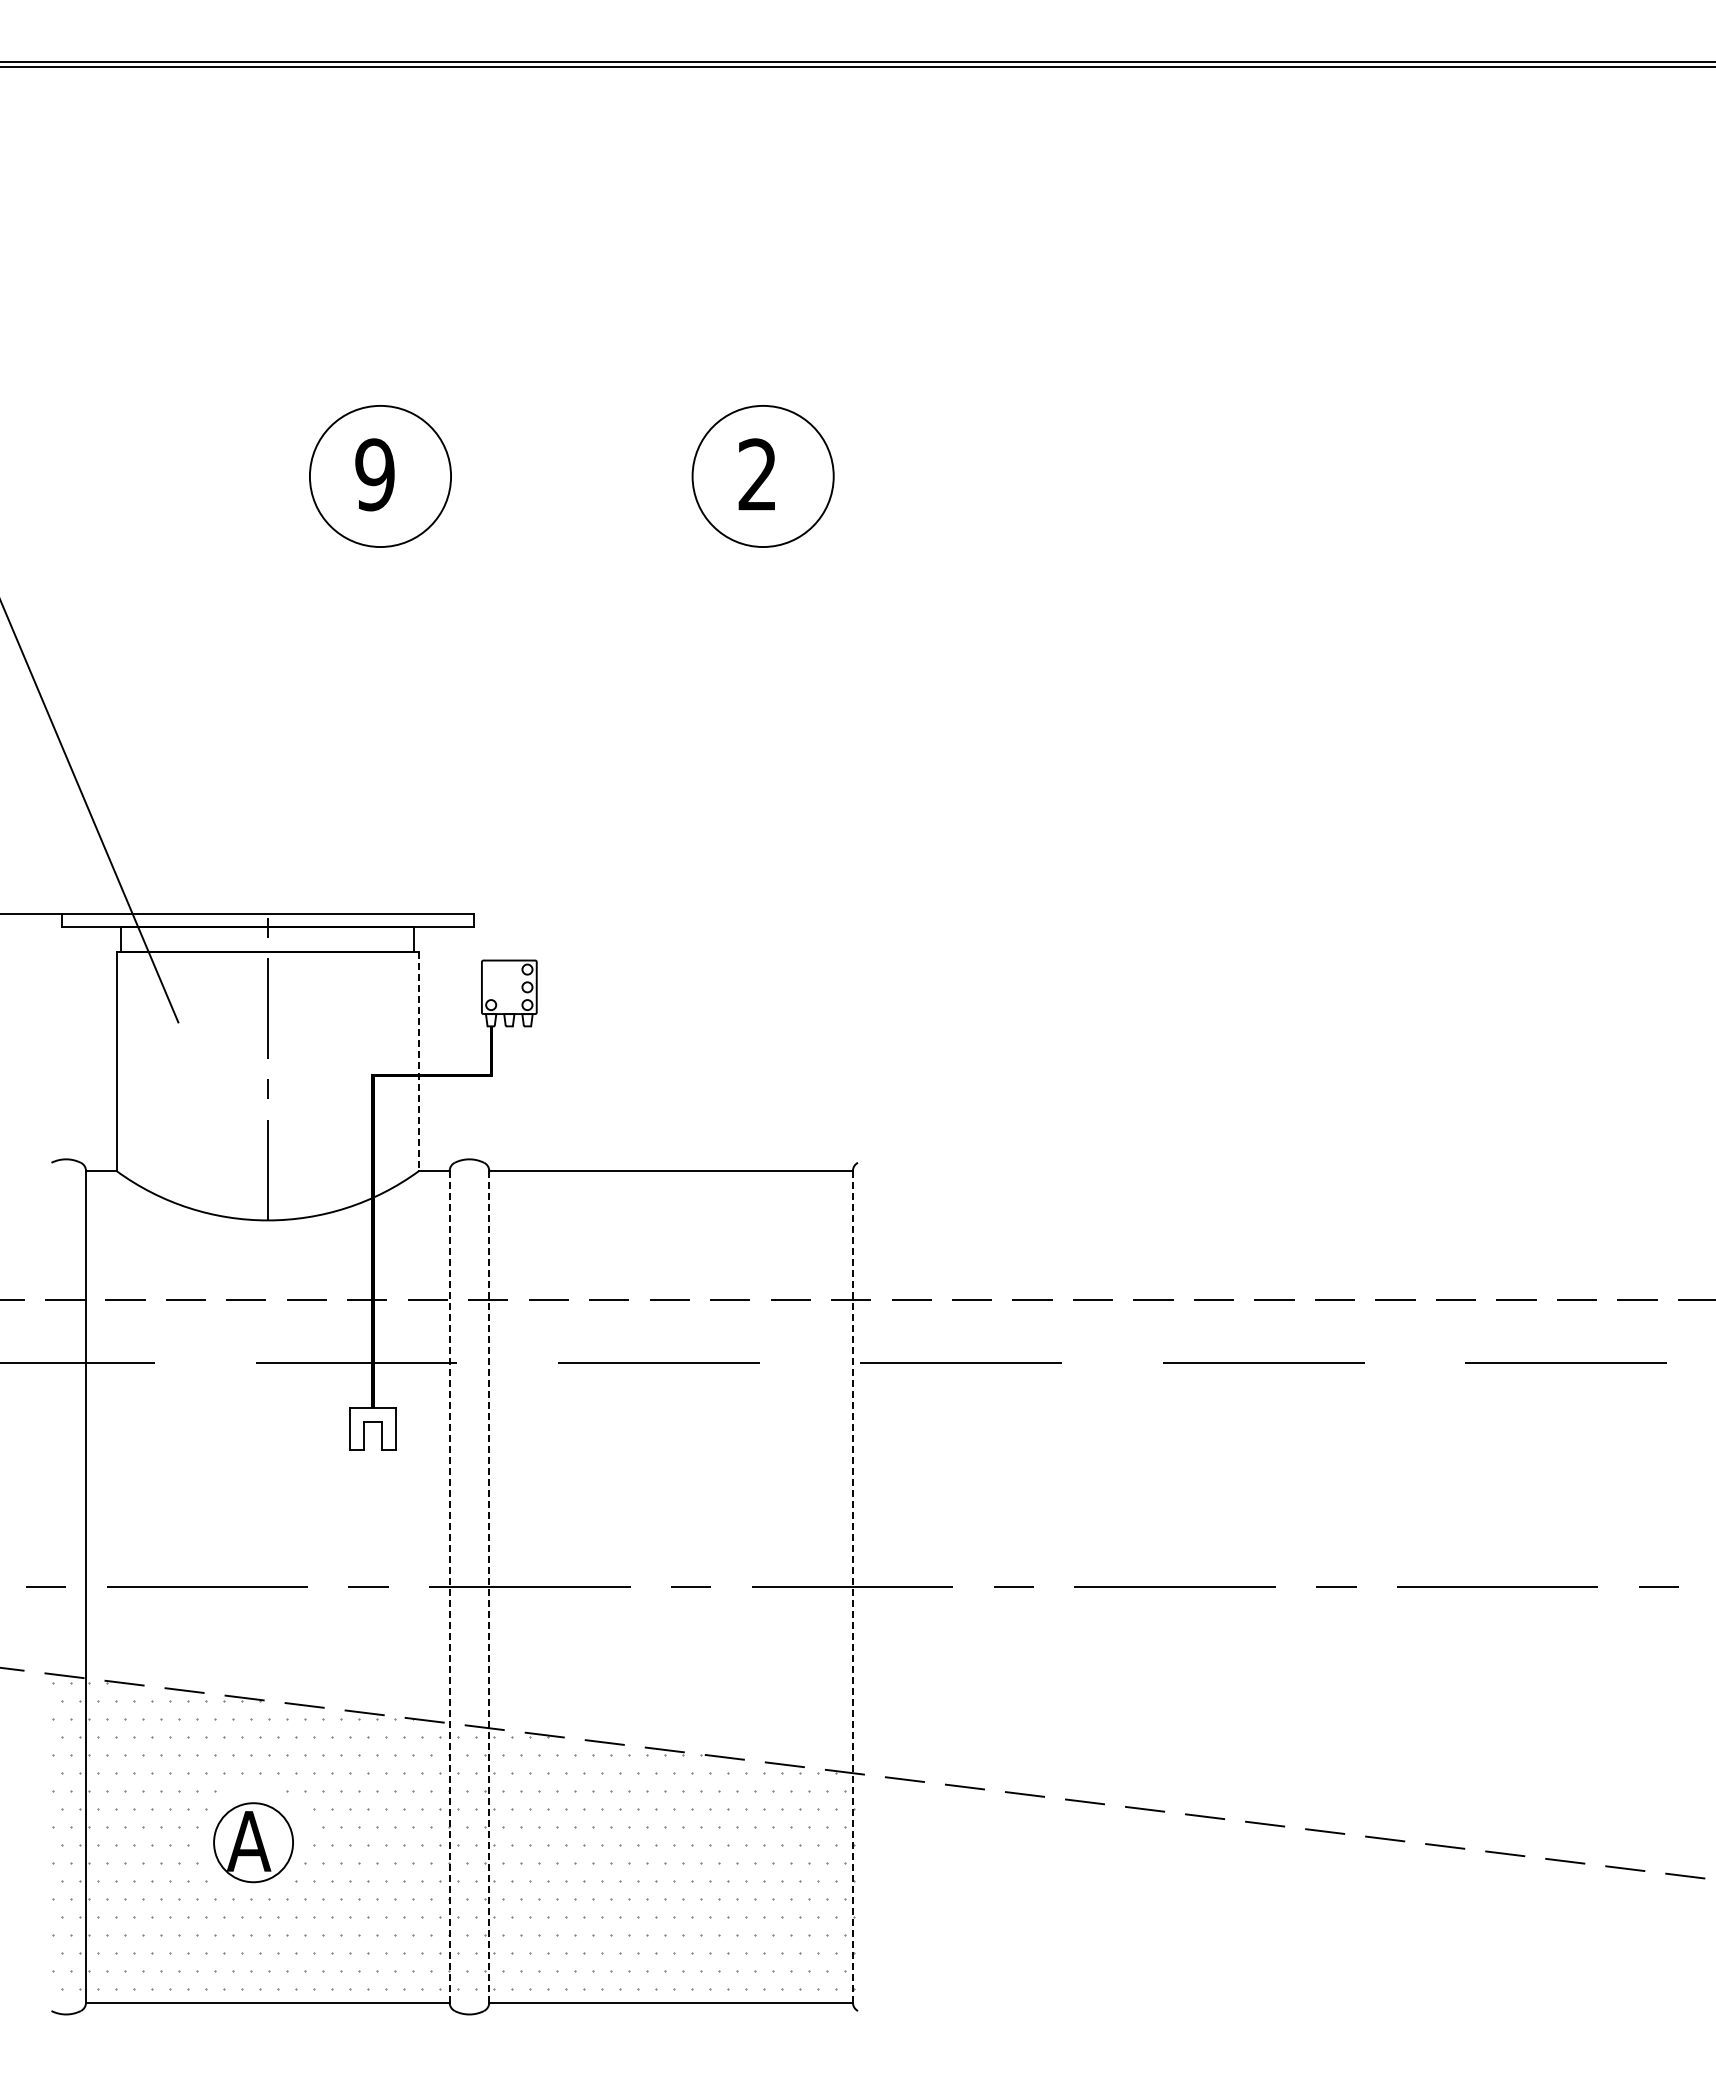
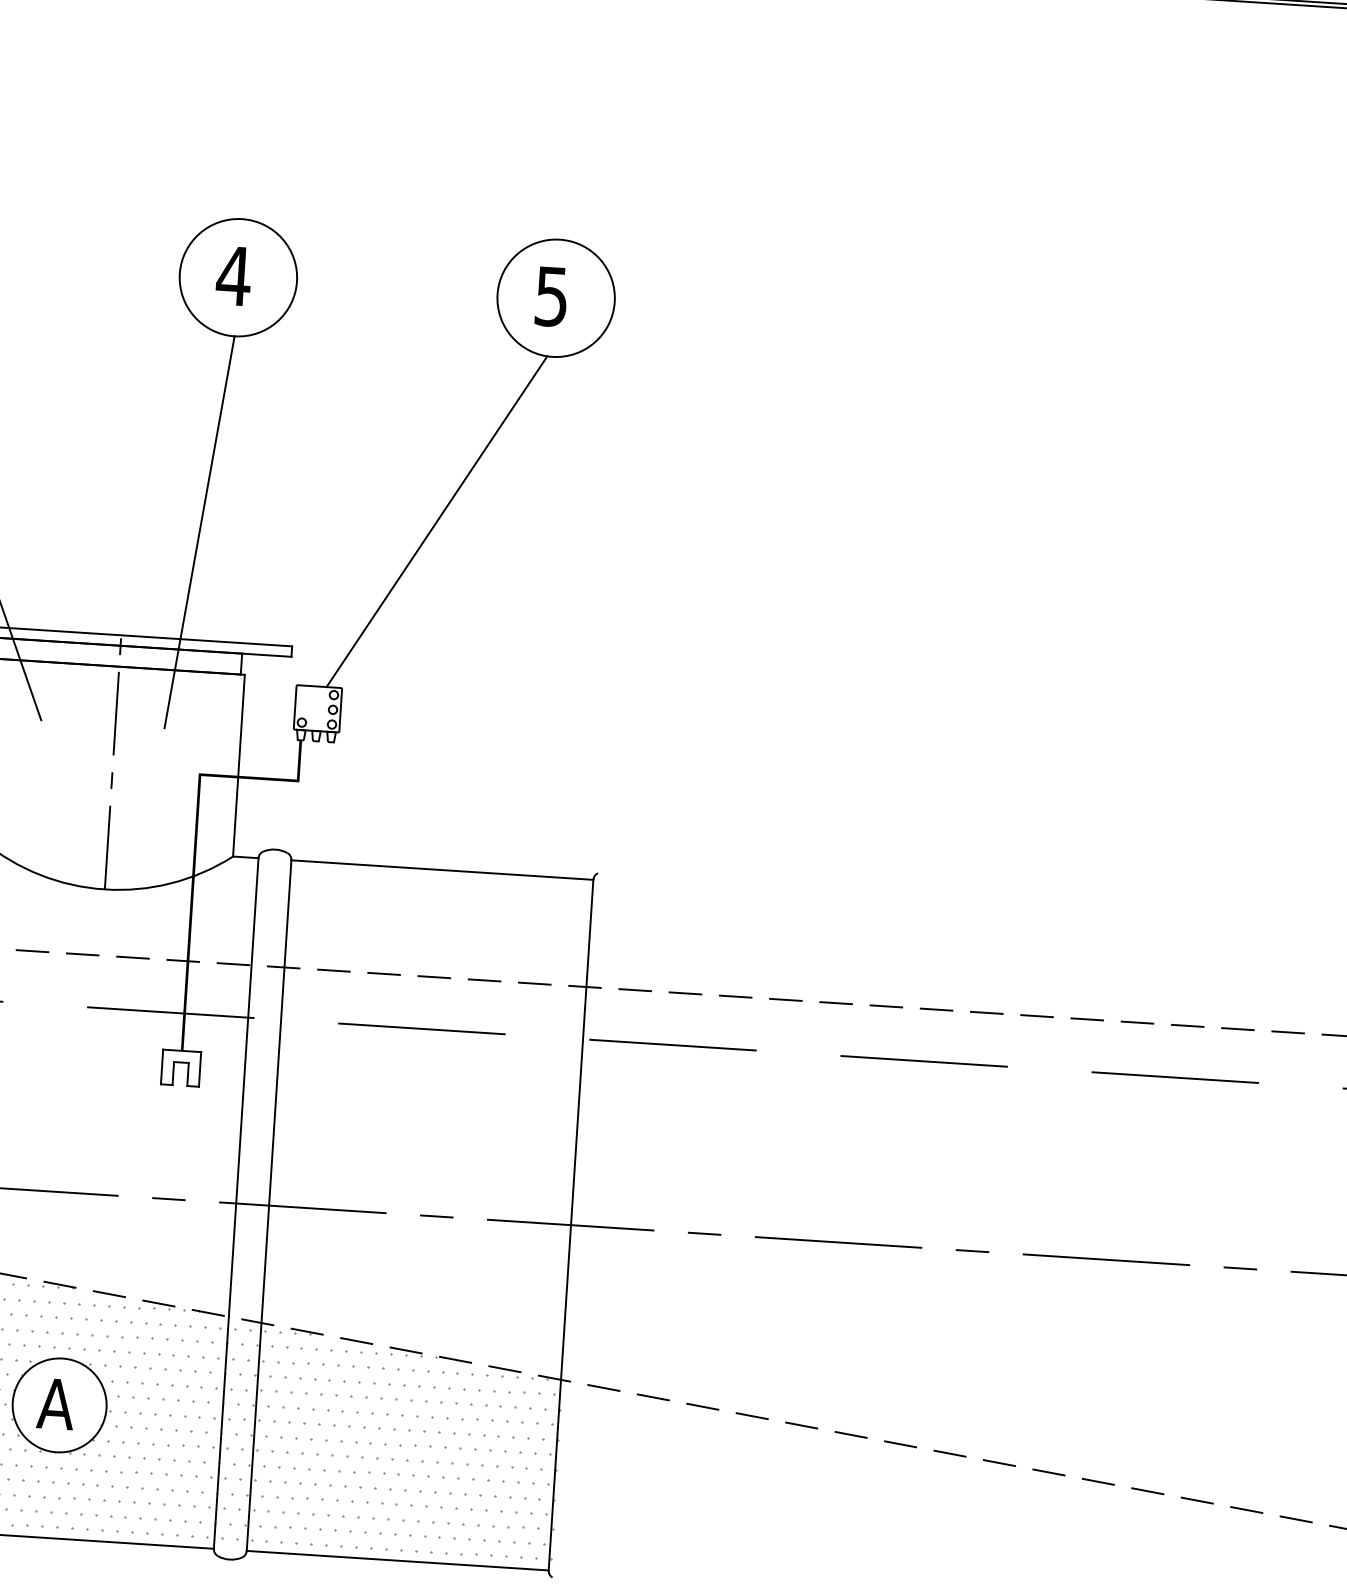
text: (374, 474) -> (233, 275), 9 -> 4
text: (756, 474) -> (550, 296), 2 -> 5
line: (637, 753) -> (436, 521), added
line: (353, 784) -> (199, 532), added
line: (419, 1062) -> (239, 766), dashed -> solid
line: (449, 1586) -> (236, 1203), dashed -> solid
line: (489, 1586) -> (269, 1205), dashed -> solid
line: (852, 1586) -> (570, 1224), dashed -> solid
circle: (253, 1842) -> (59, 1405), size x1.43

